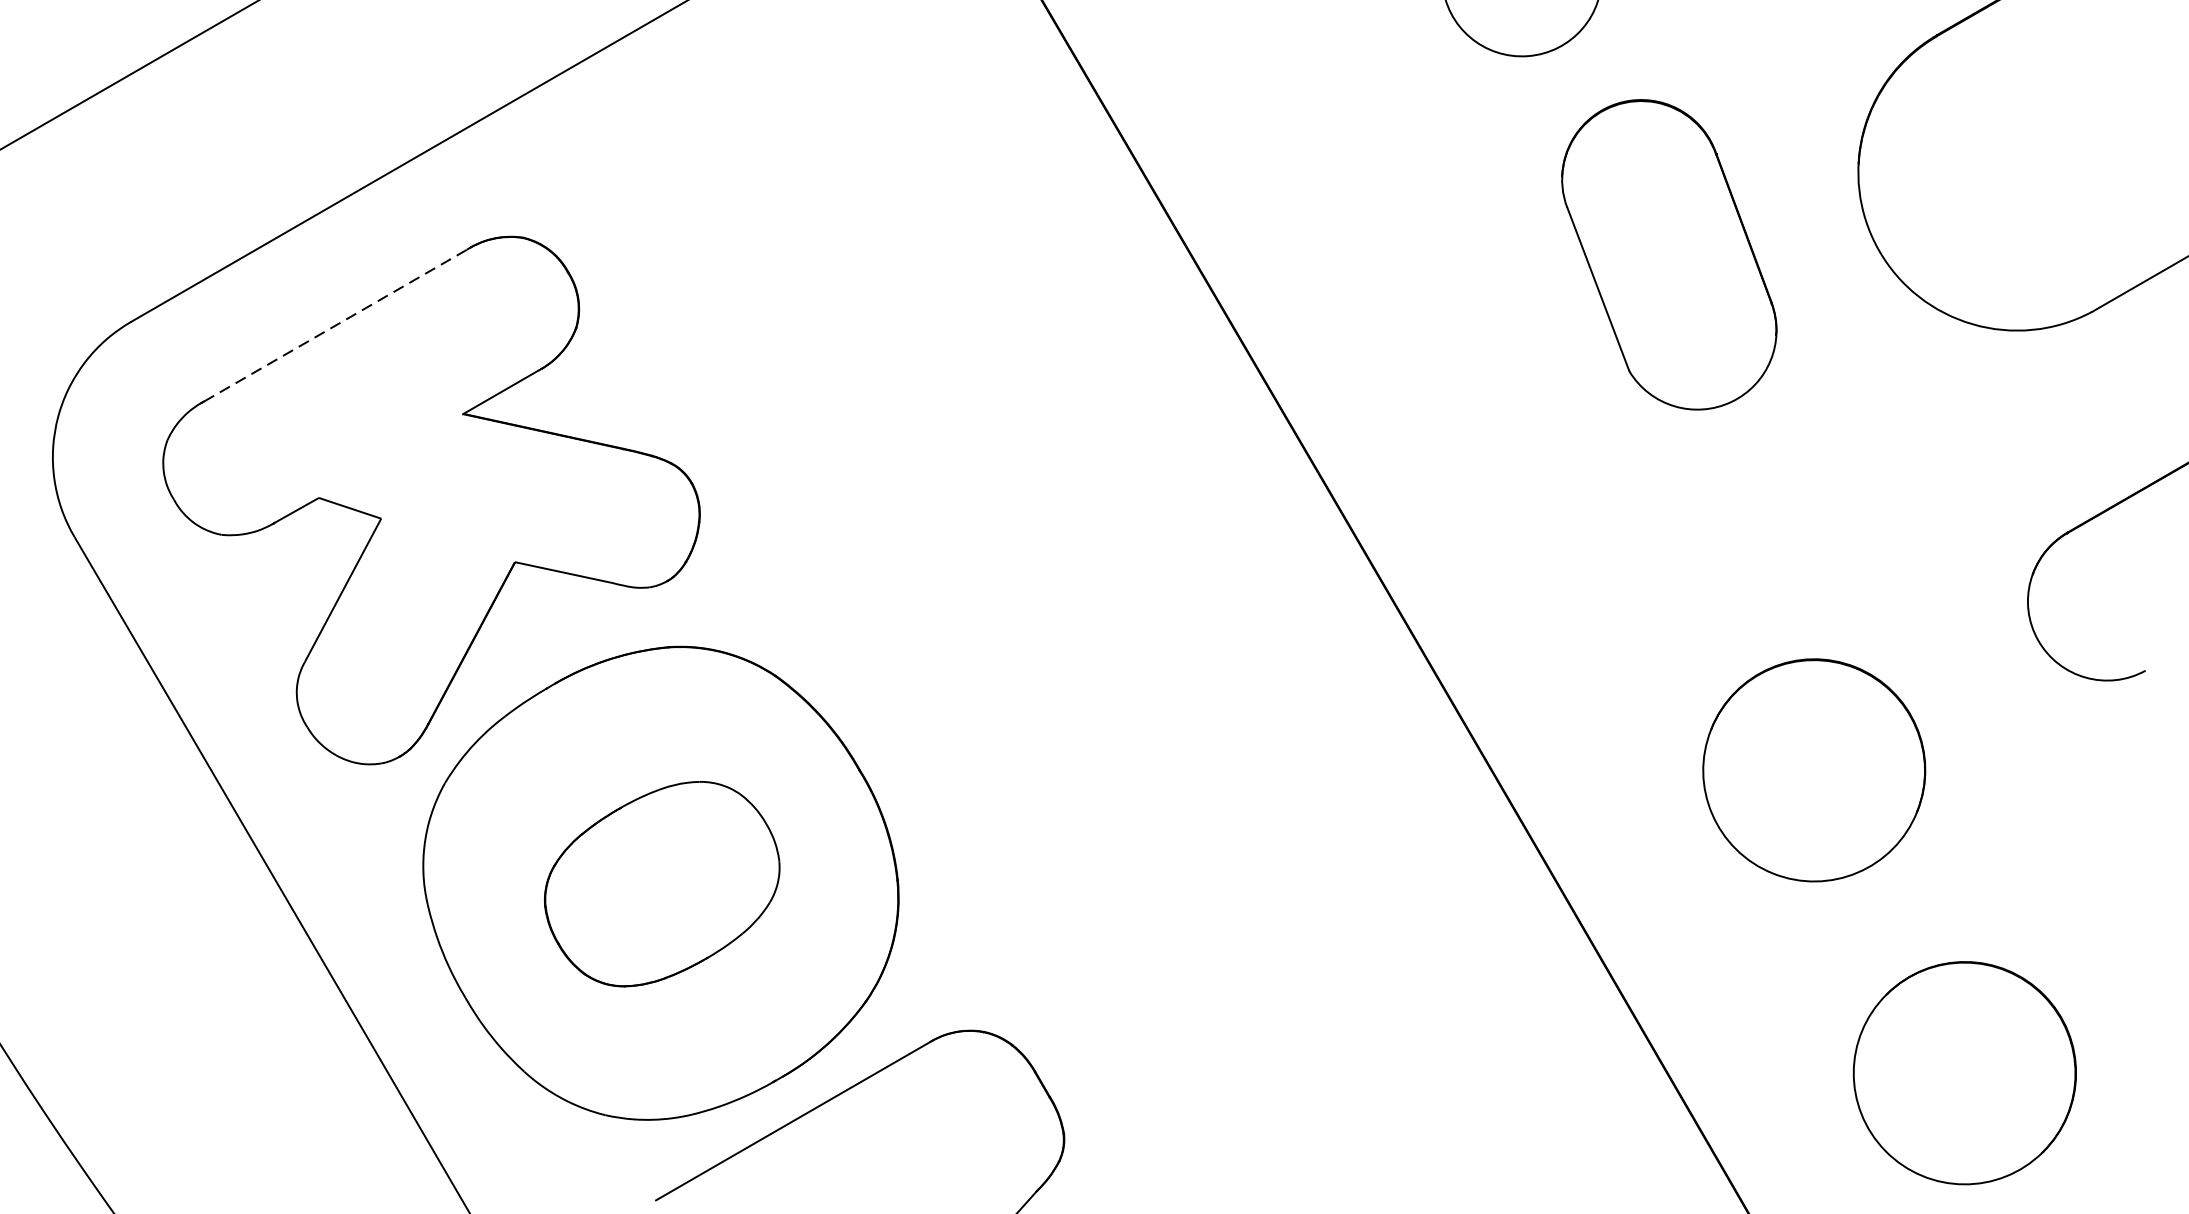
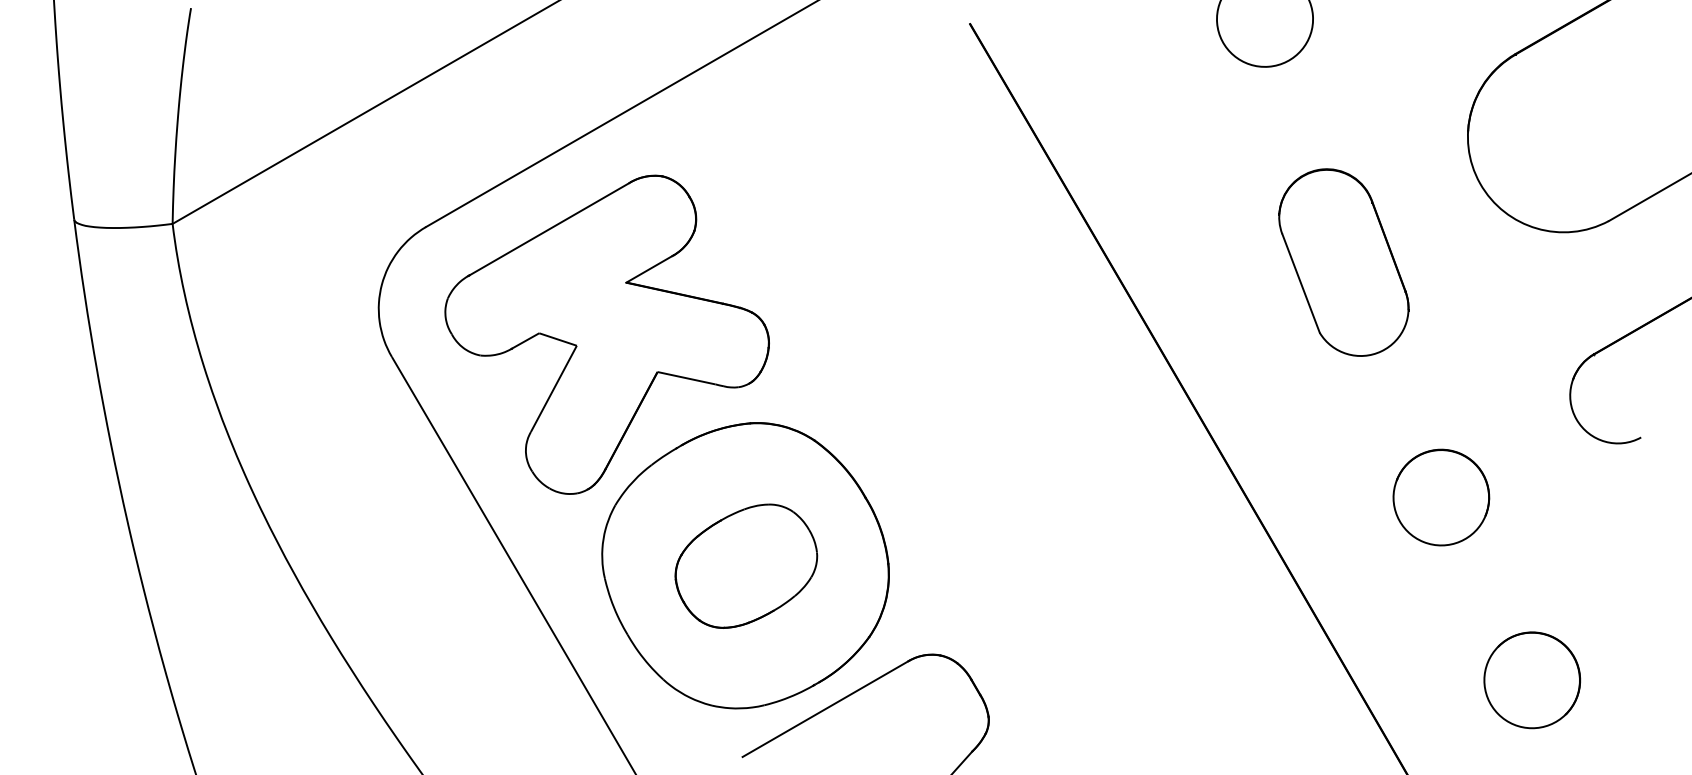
part: (1668, 254) -> (1343, 262), moved
line: (335, 325) -> (549, 229), dashed -> solid
part: (1814, 770) -> (1441, 497), size x0.71
part: (1965, 1073) -> (1532, 680), size x0.71

